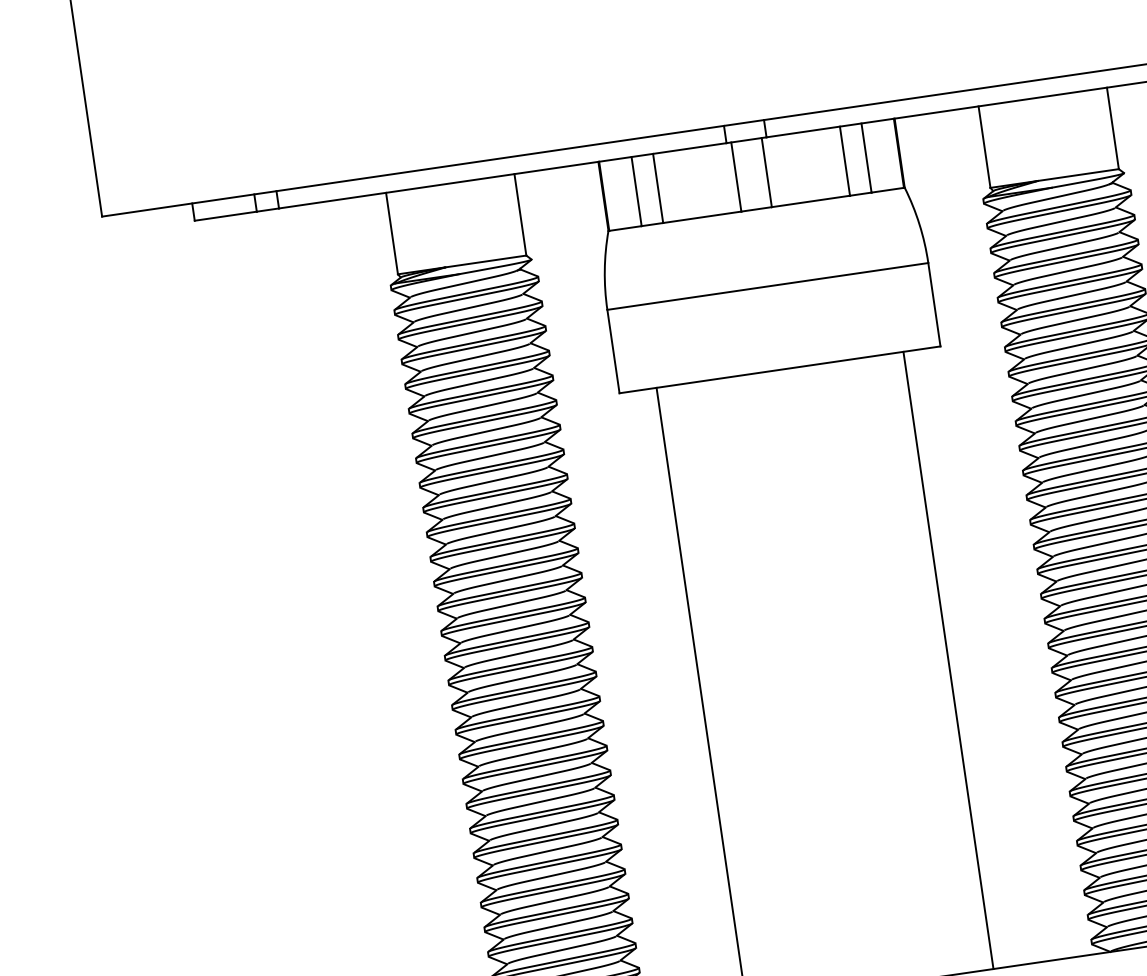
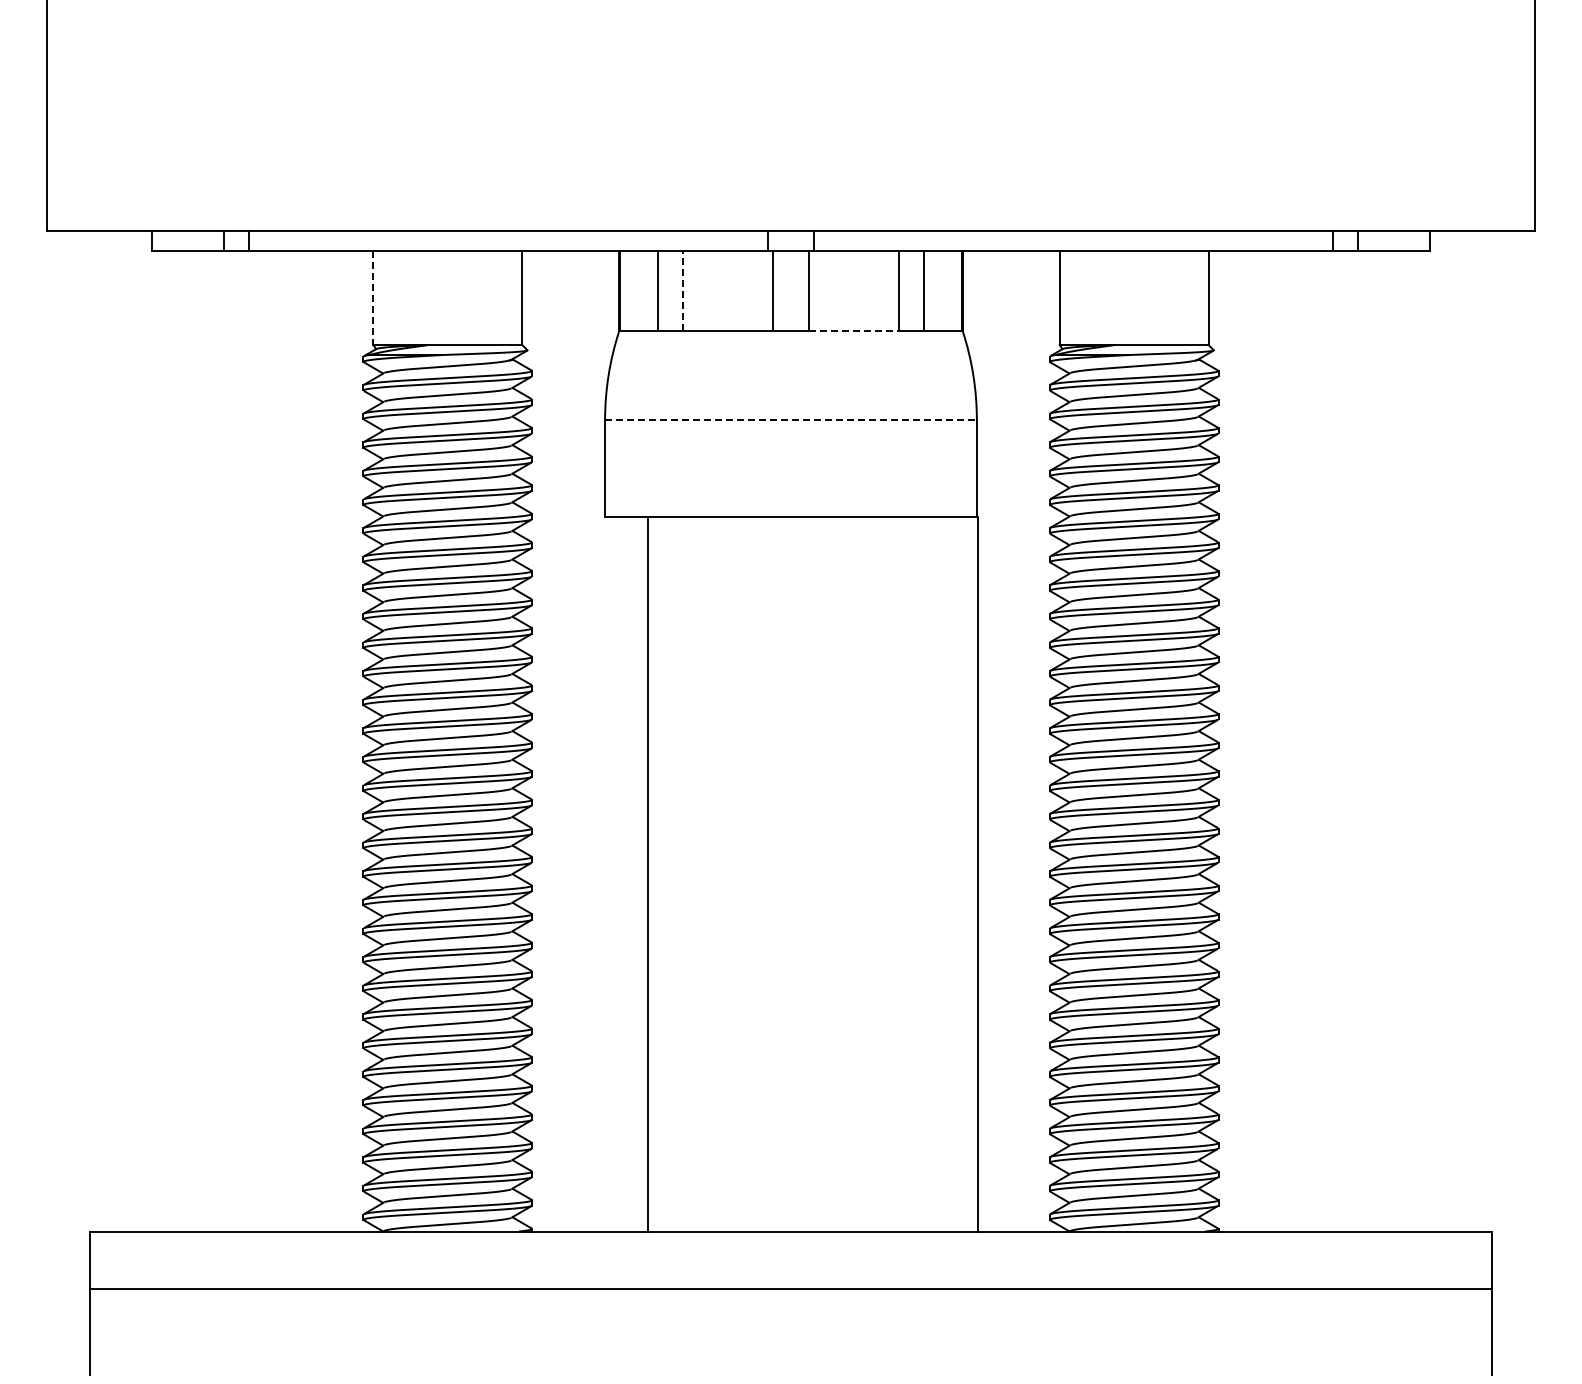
line: (657, 188) -> (682, 290), solid -> dashed
line: (811, 201) -> (854, 330), solid -> dashed
line: (392, 234) -> (373, 298), solid -> dashed
line: (767, 286) -> (790, 419), solid -> dashed
line: (947, 660) -> (977, 873), moved

